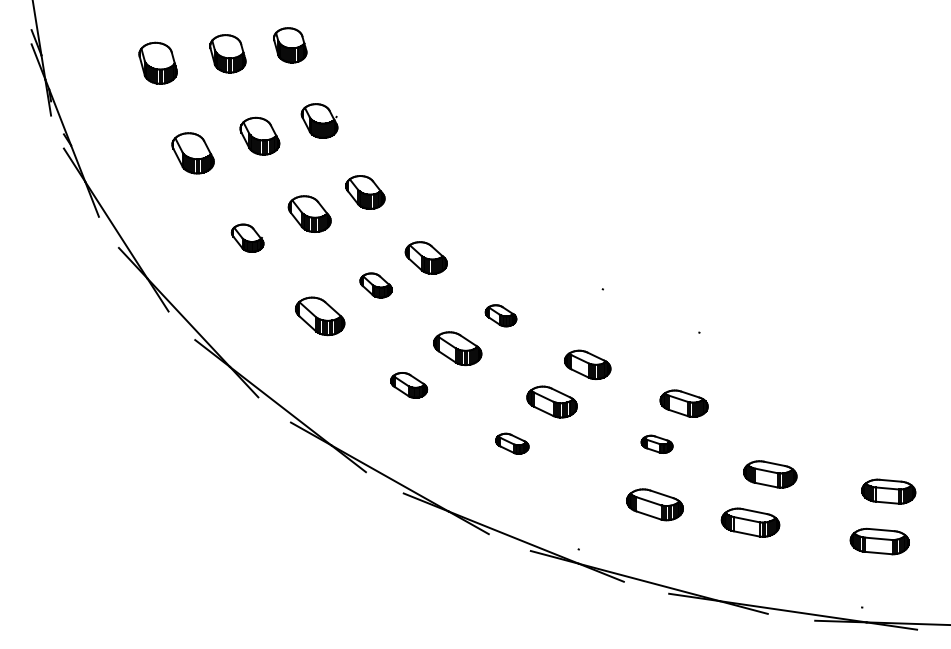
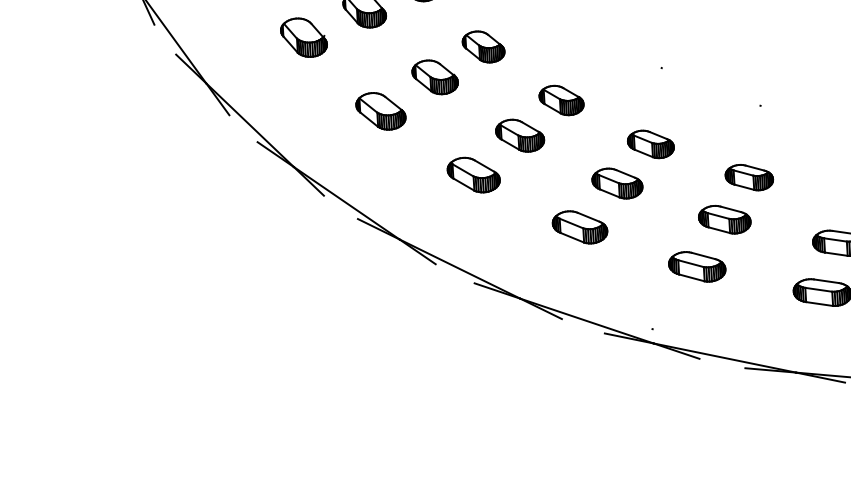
part: (247, 237) -> (303, 36), size x1.43
part: (375, 285) -> (434, 77), size x1.43
part: (500, 315) -> (560, 100), size x1.43
part: (408, 385) -> (473, 175), size x1.43
part: (512, 443) -> (580, 227), size x1.67
part: (656, 444) -> (724, 219), size x1.67
part: (654, 504) -> (696, 266), moved

